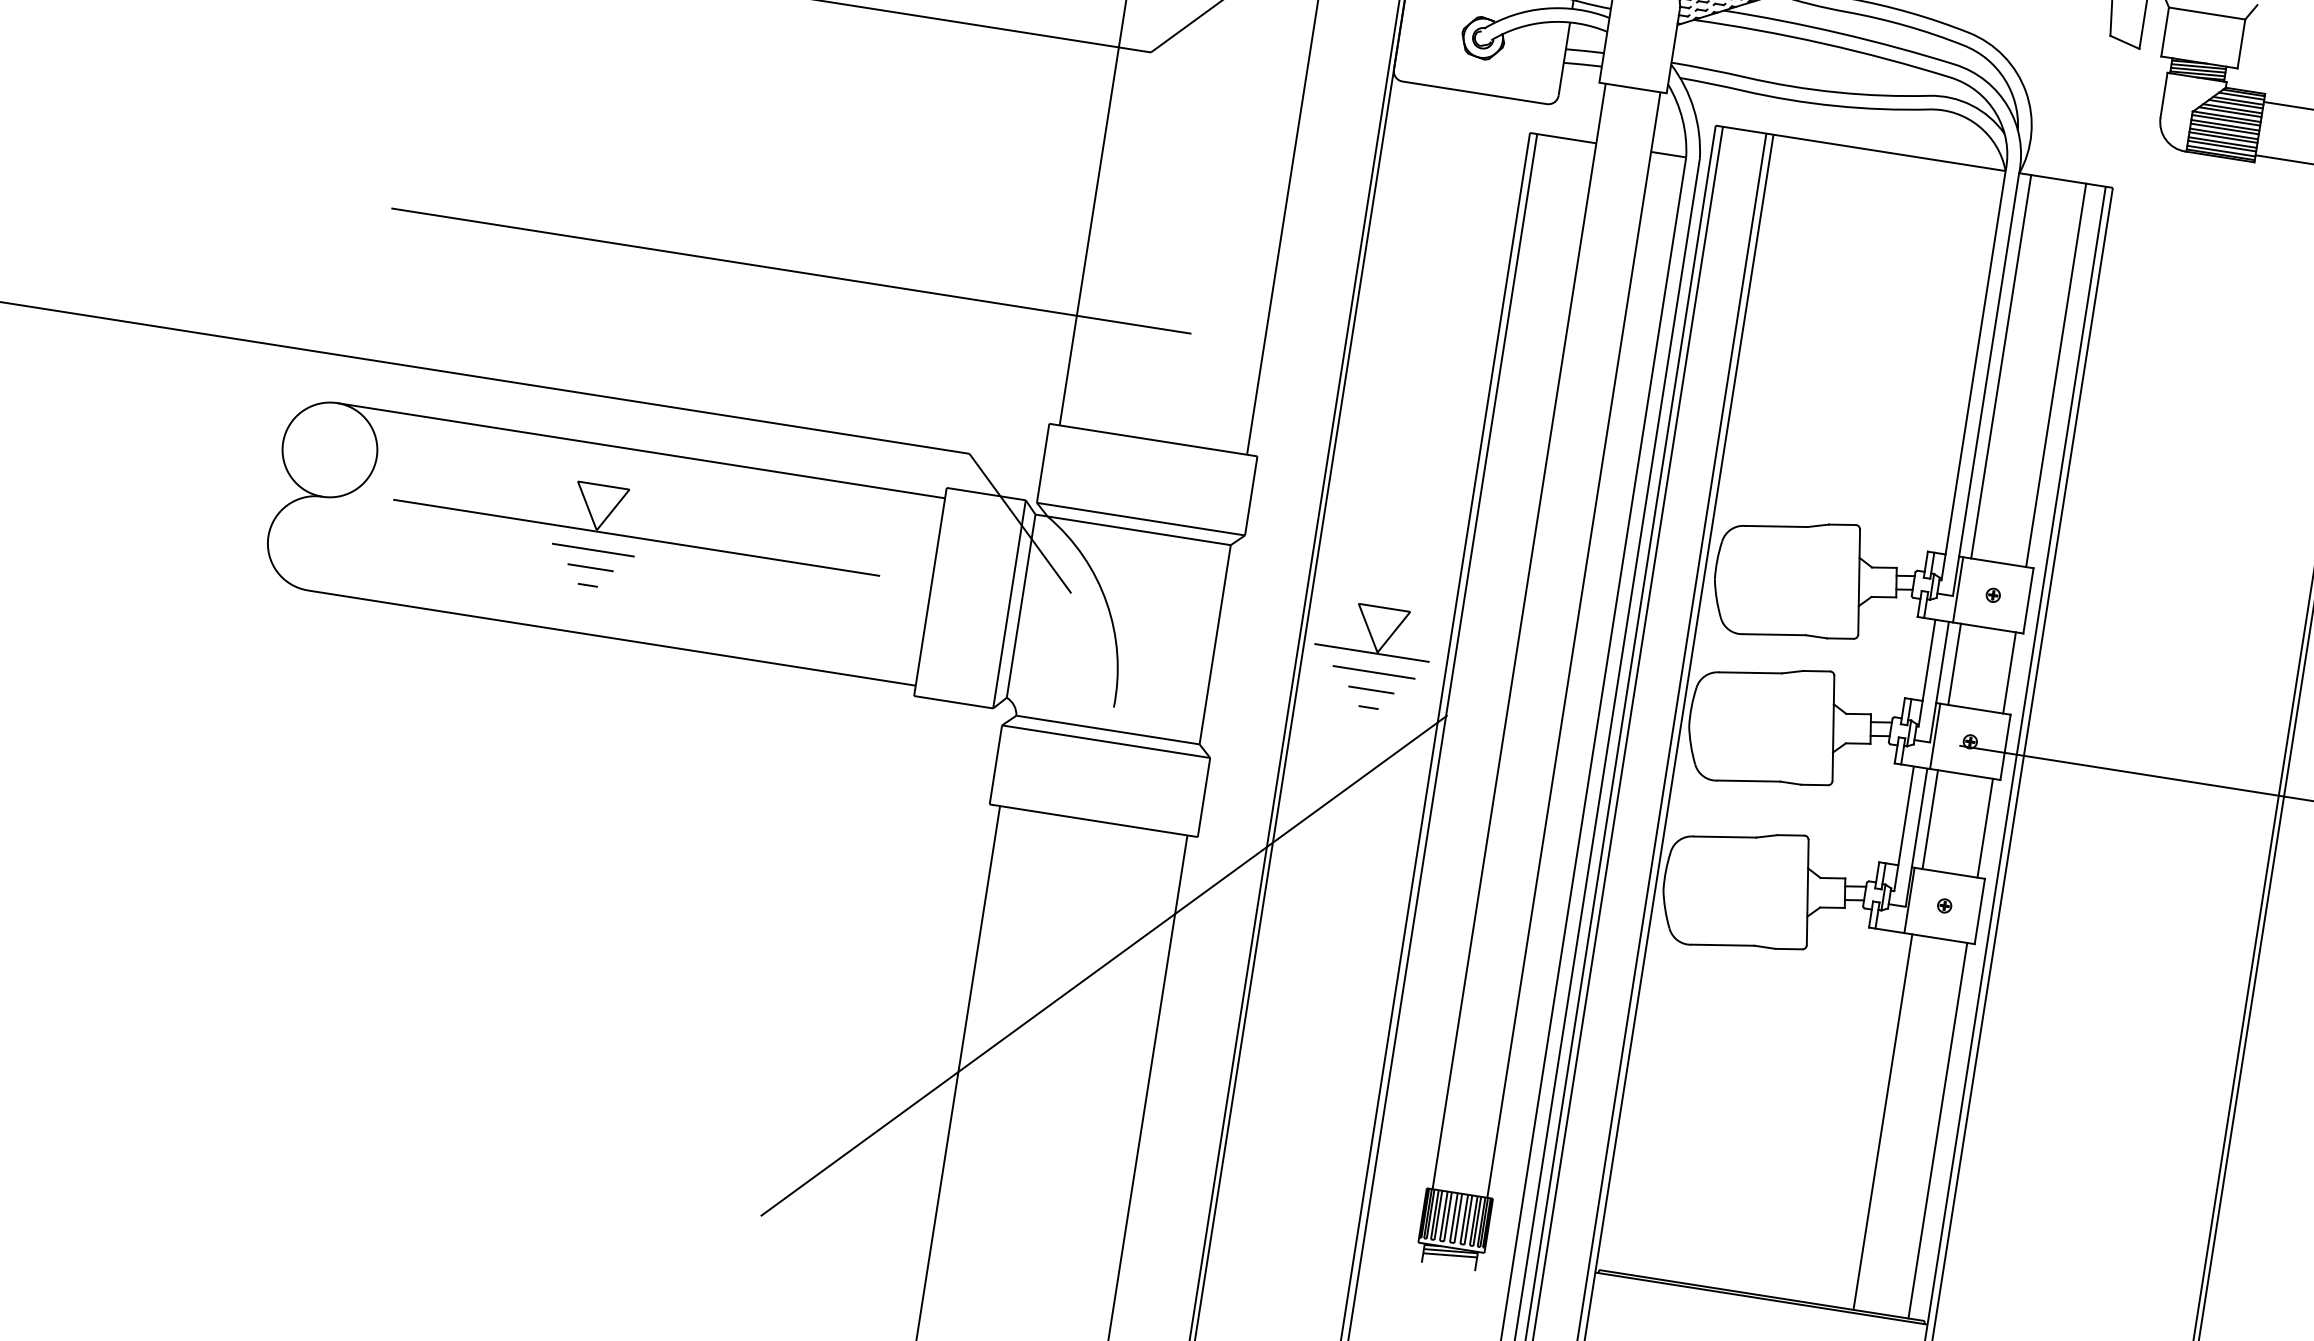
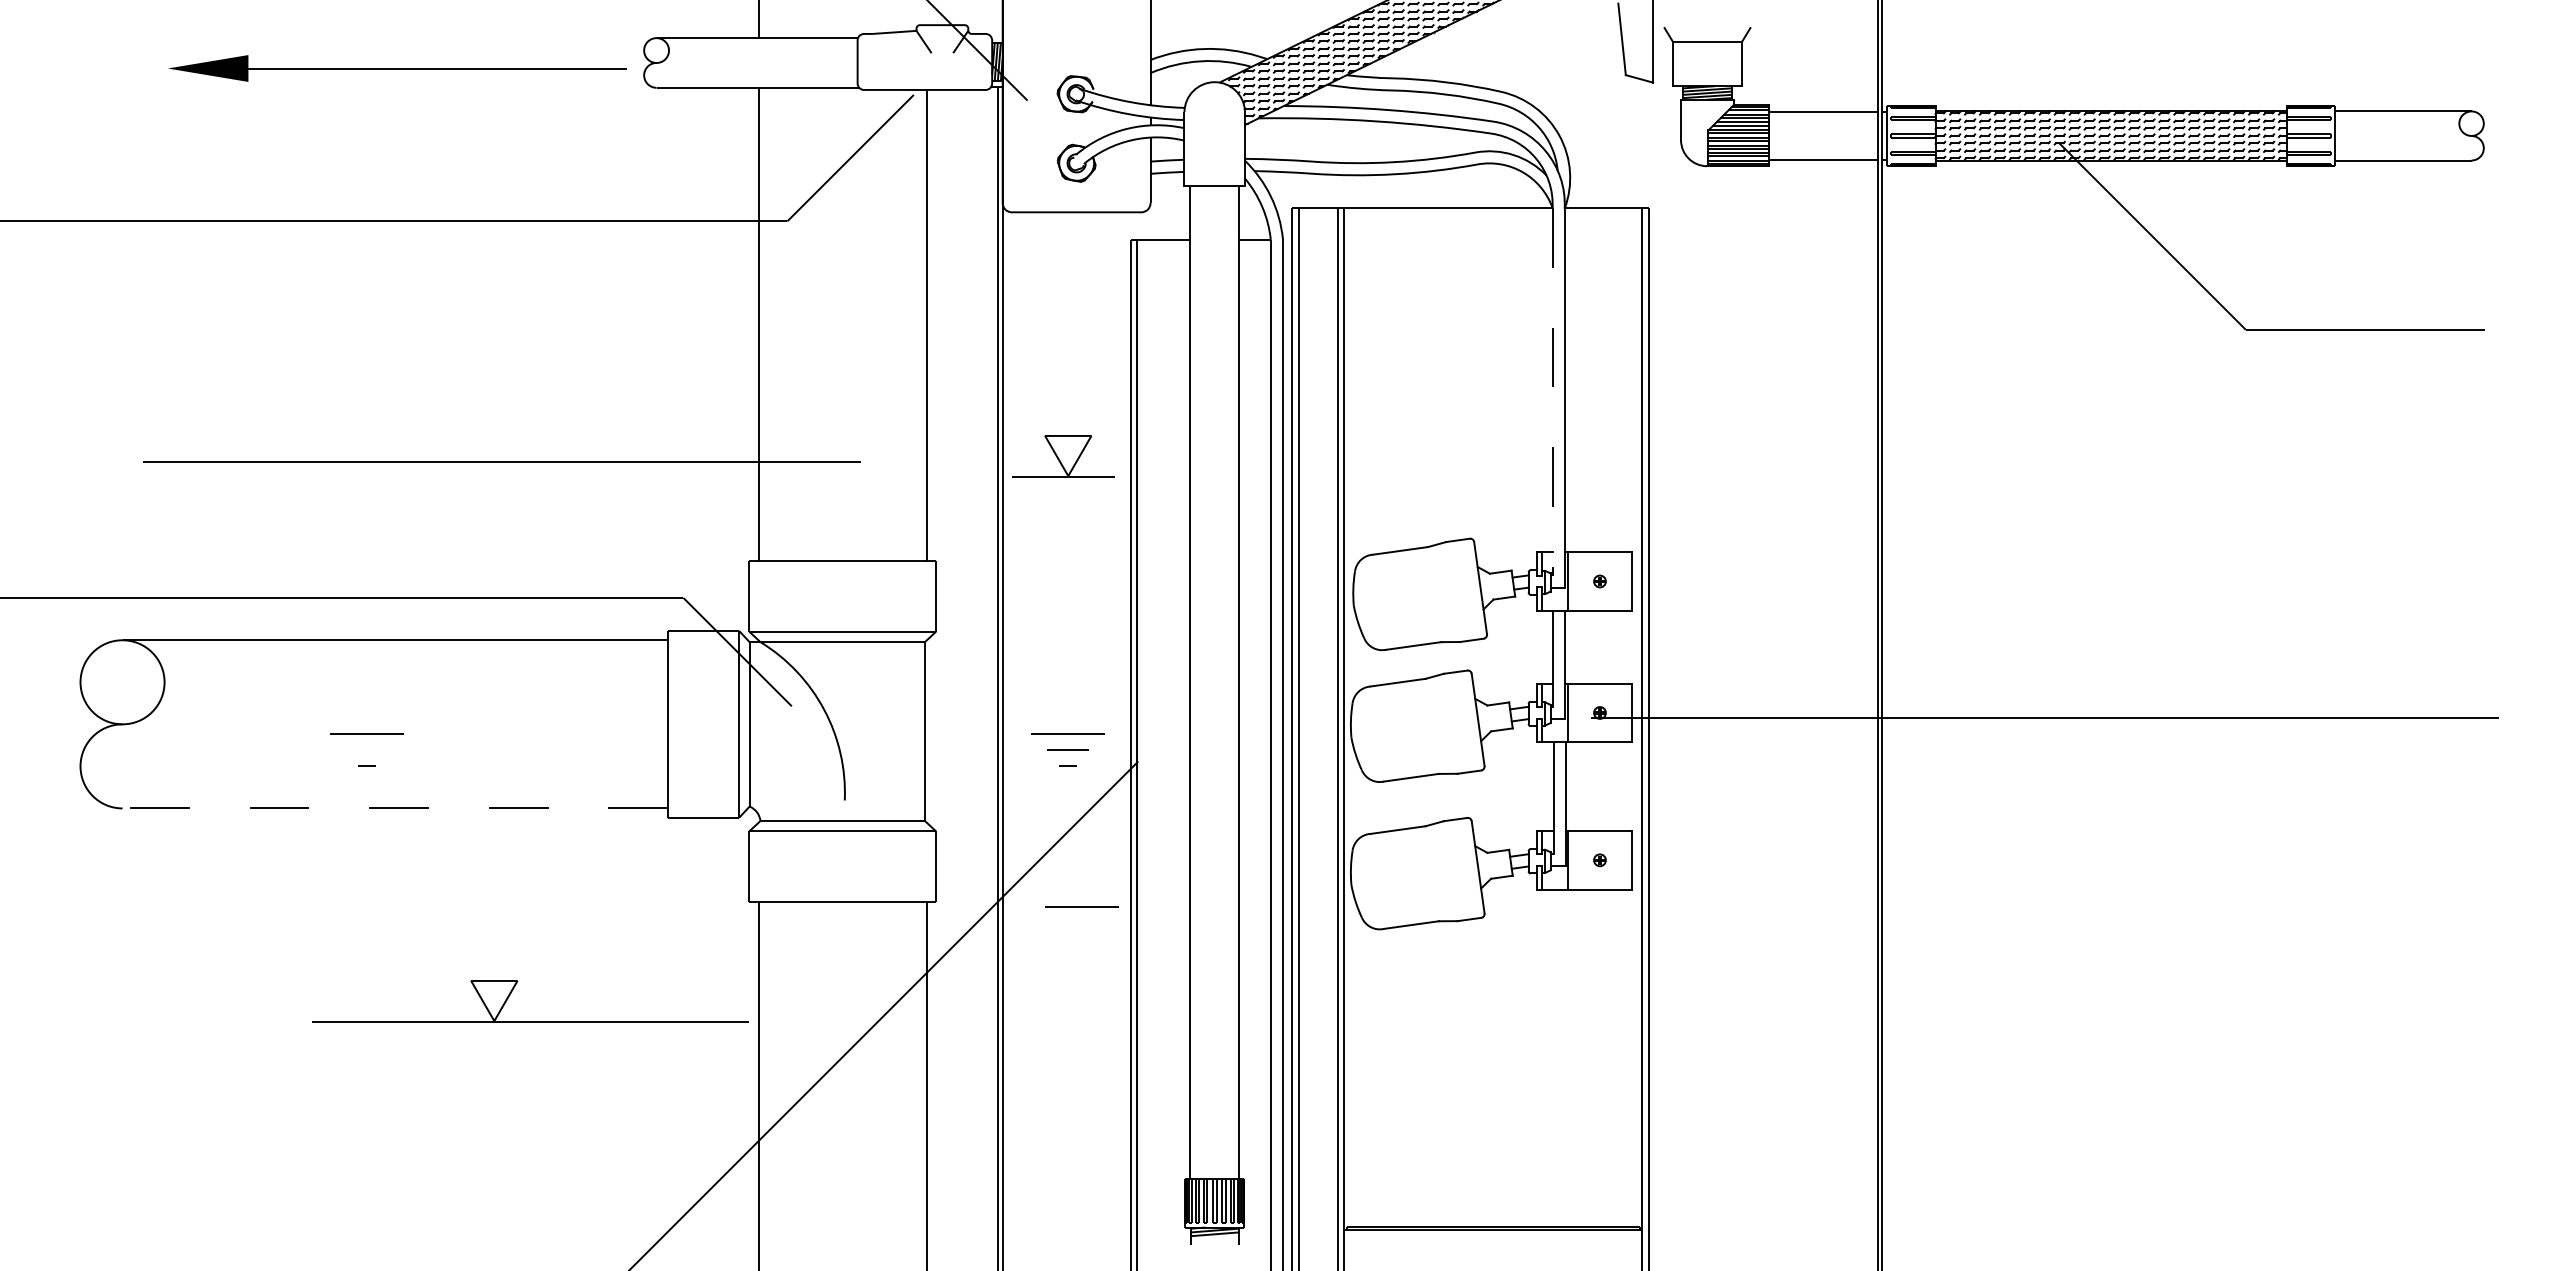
line: (2001, 367) -> (1575, 380), removed
line: (1973, 375) -> (1552, 391), solid -> dashed
line: (2055, 375) -> (1624, 380), removed
part: (636, 537) -> (530, 1021), moved
line: (589, 567) -> (366, 749), removed
part: (1375, 629) -> (1063, 456), moved
line: (612, 638) -> (395, 808), solid -> dashed
line: (1954, 663) -> (1575, 646), removed
line: (2009, 672) -> (1624, 646), removed
line: (1930, 819) -> (1575, 786), removed
line: (1984, 828) -> (1624, 786), removed
line: (1359, 866) -> (1081, 906), added
line: (1882, 1121) -> (1575, 1057), removed
line: (1937, 1129) -> (1624, 1057), removed

